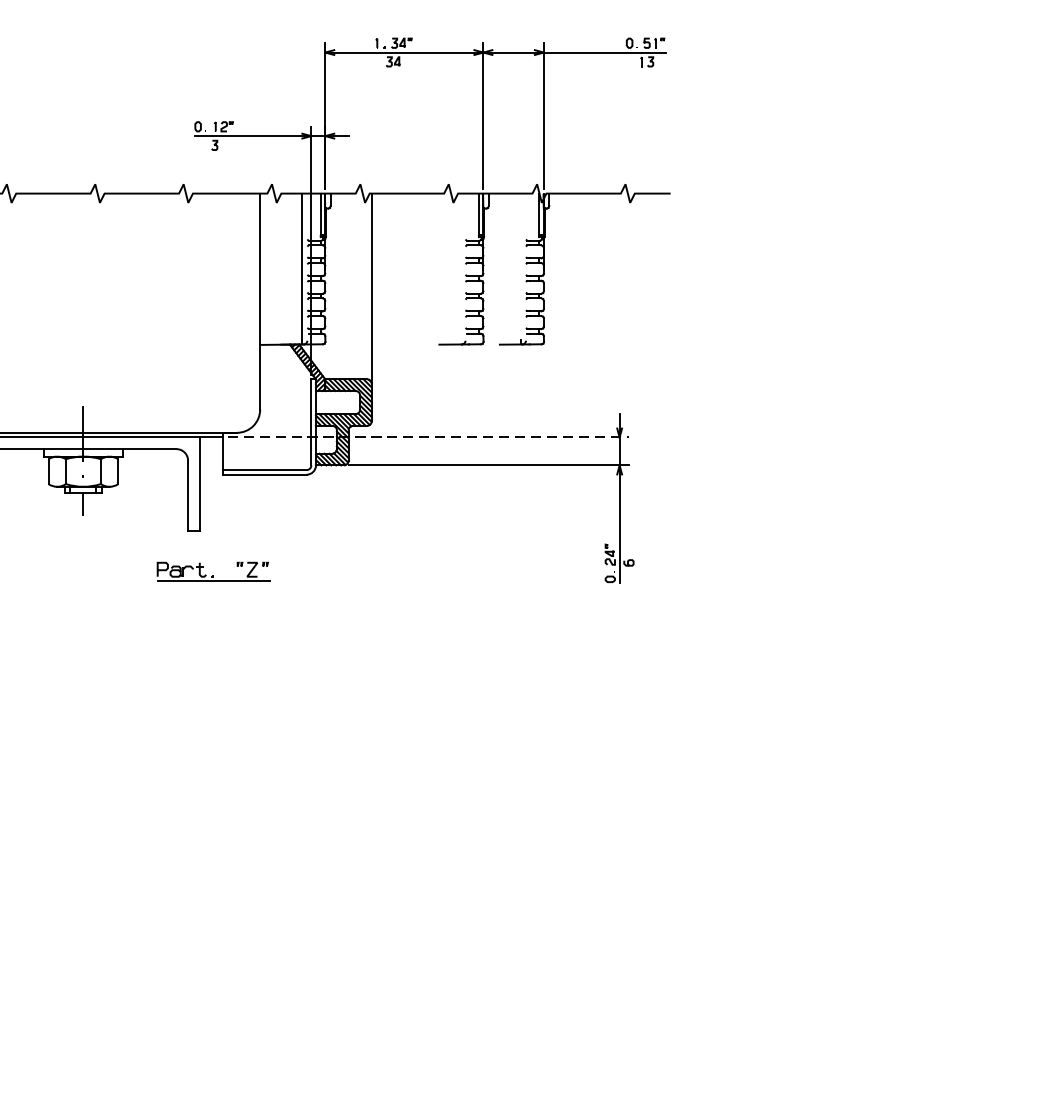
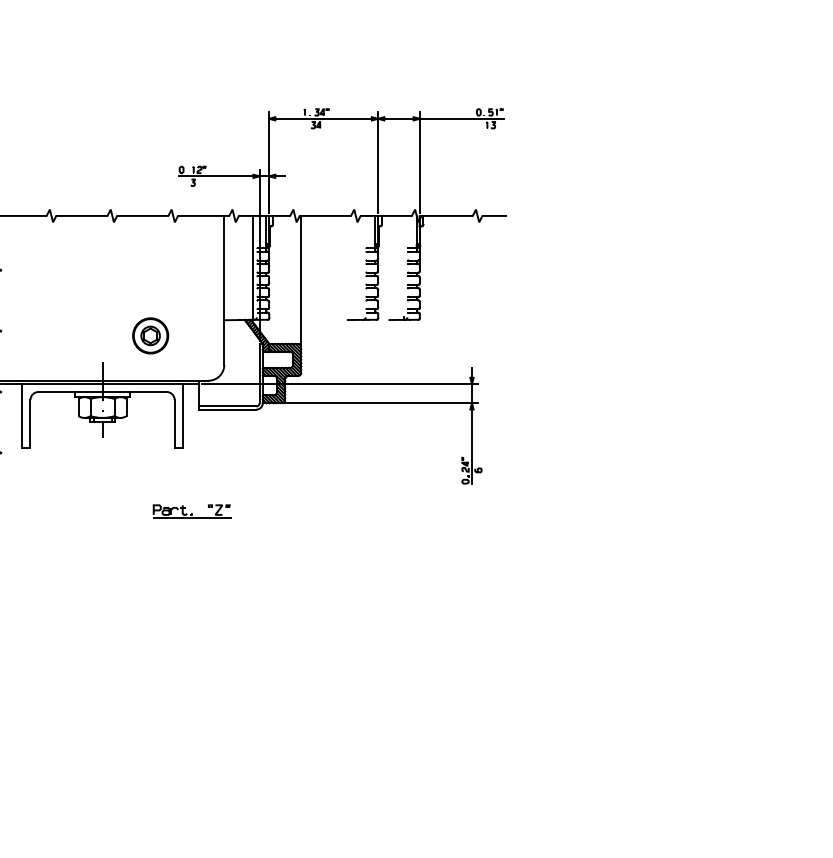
part: (152, 367) -> (150, 335), added
line: (428, 436) -> (340, 383), dashed -> solid
part: (212, 571) -> (191, 511), moved

